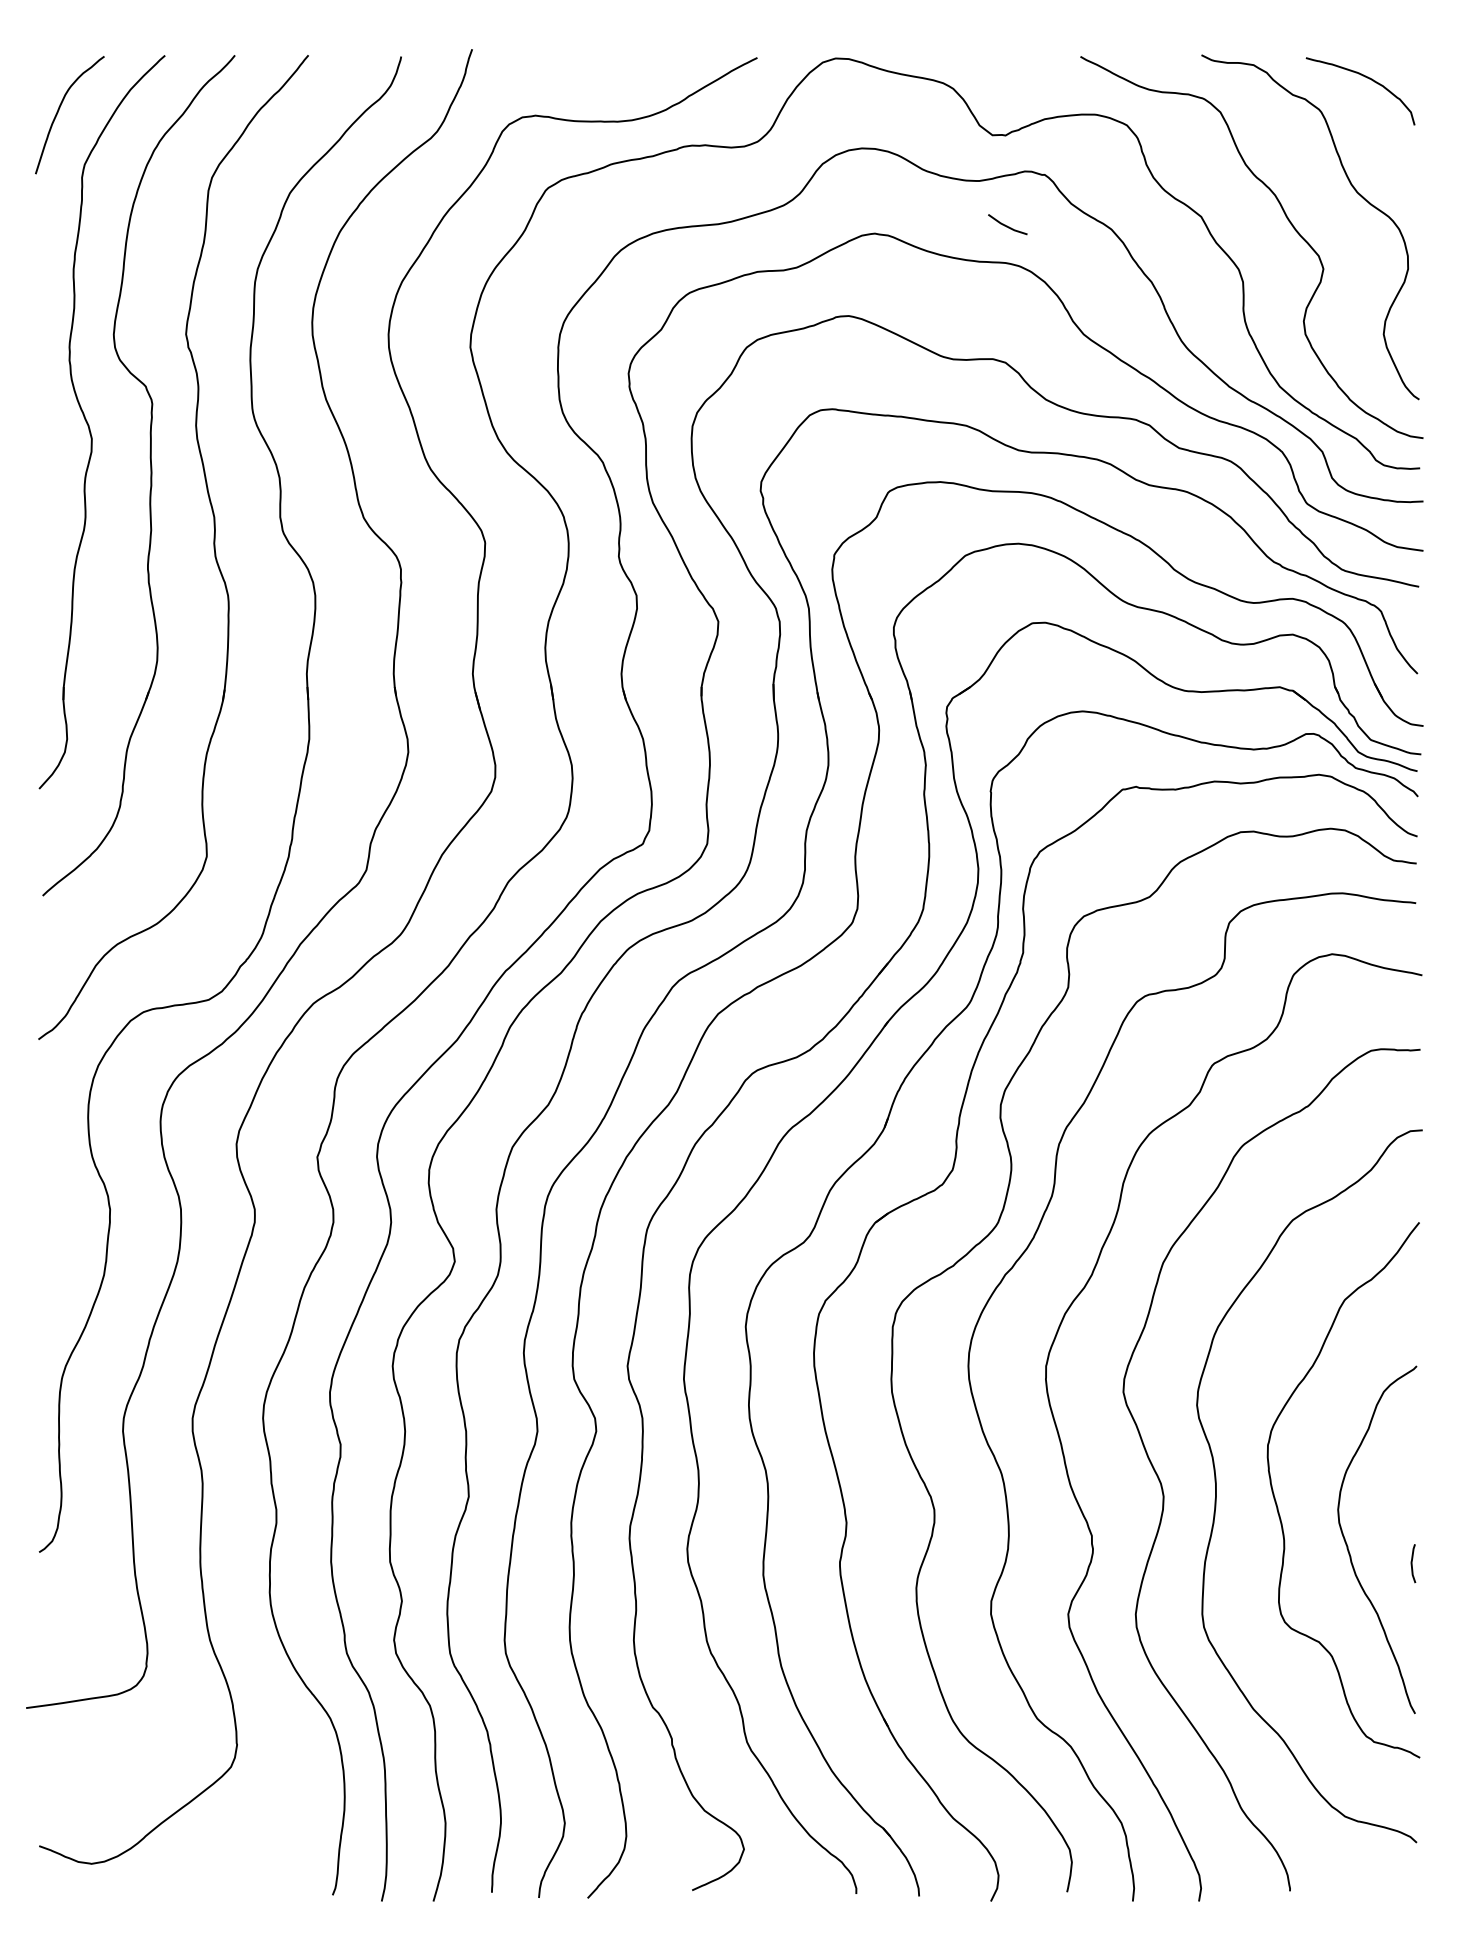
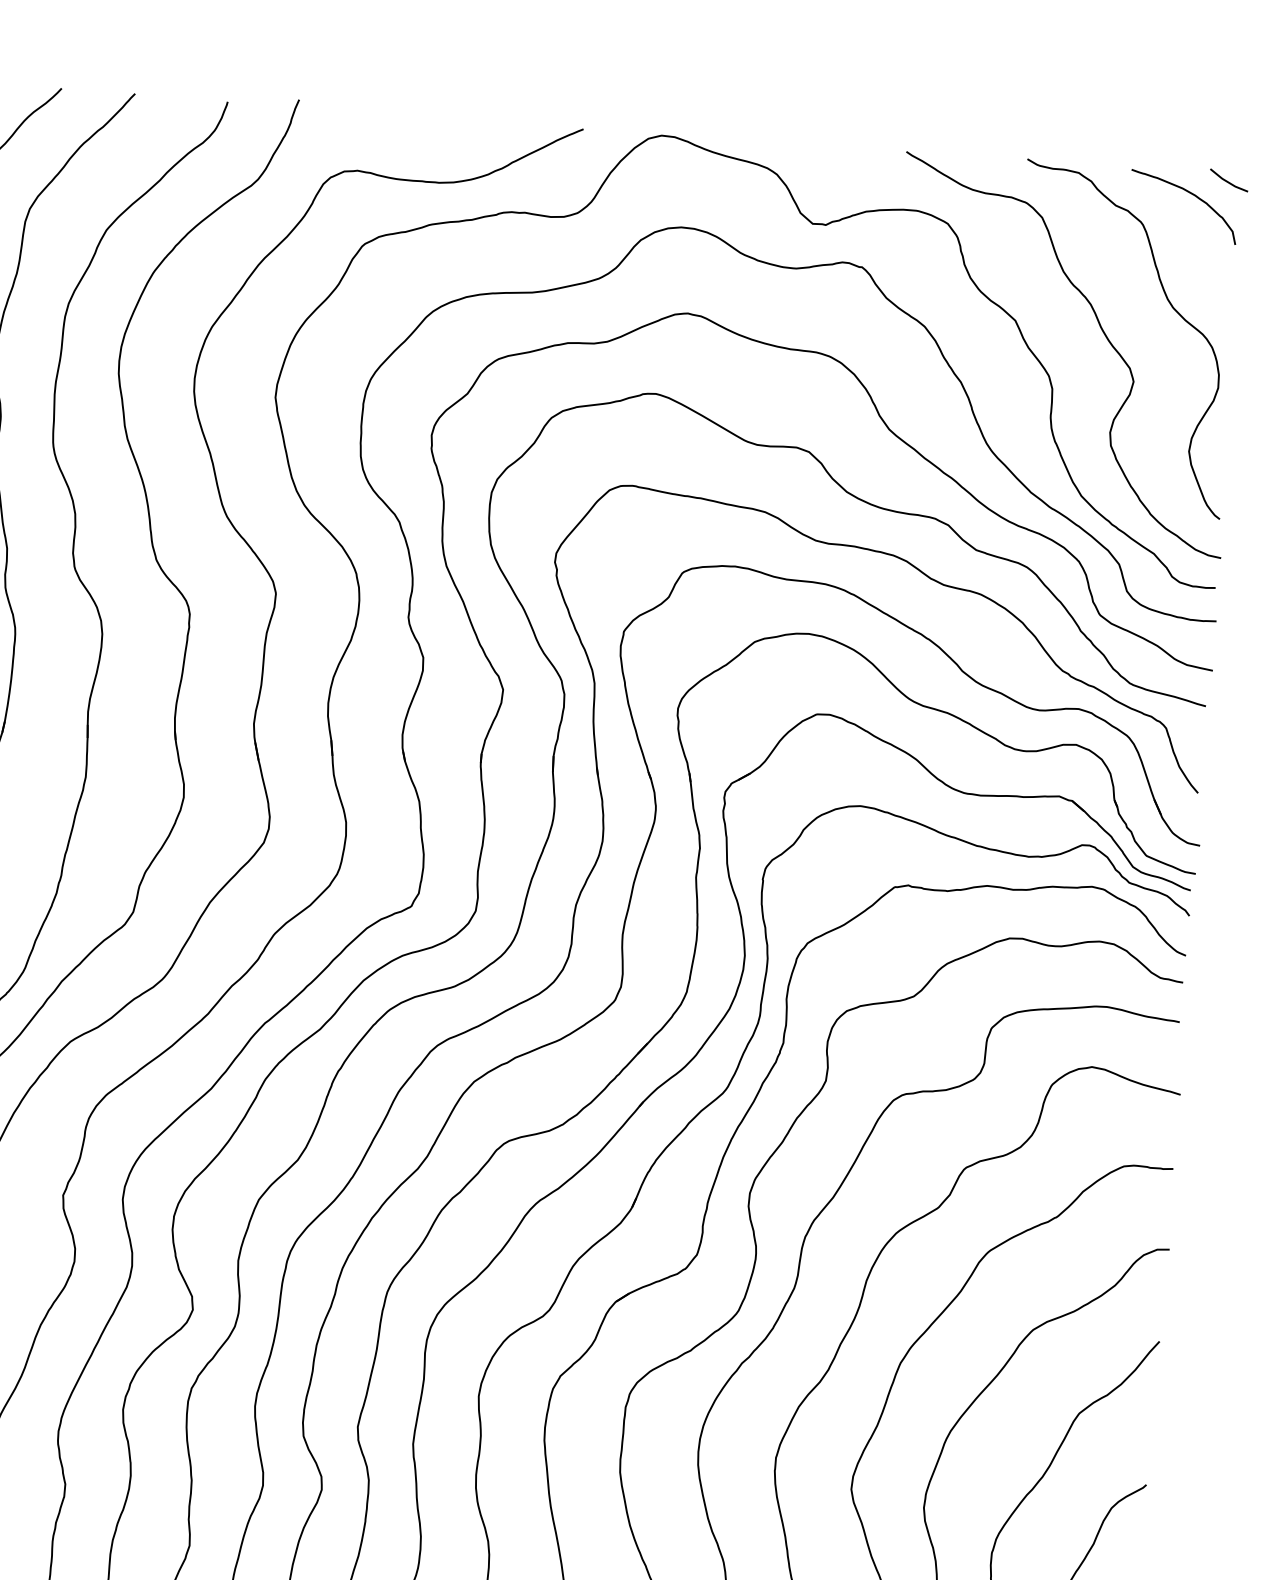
line: (1007, 225) -> (1228, 181), moved

